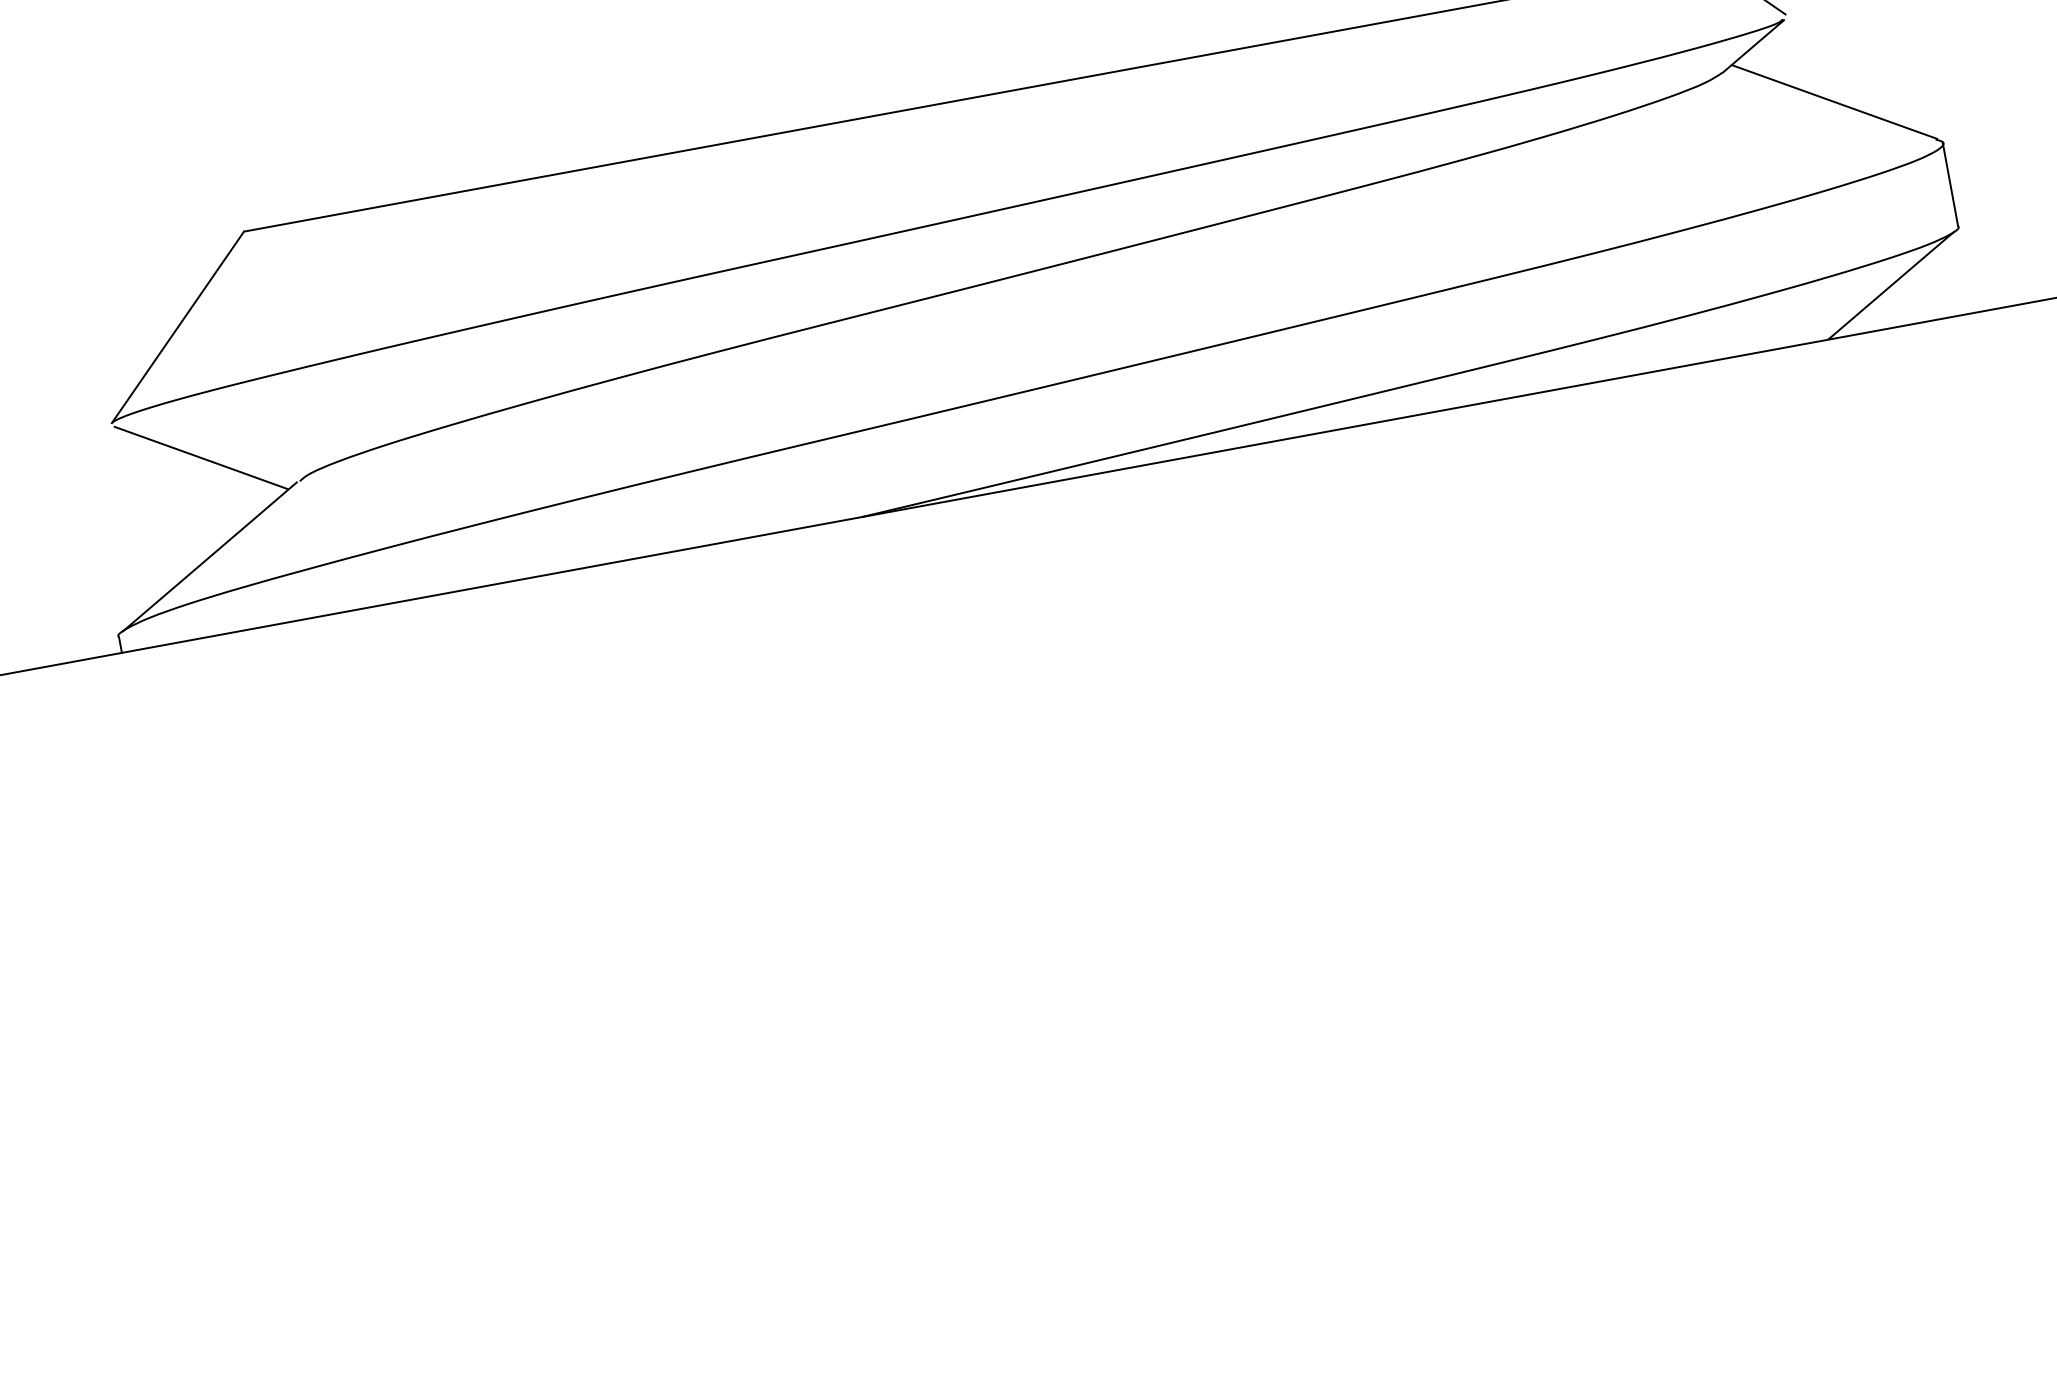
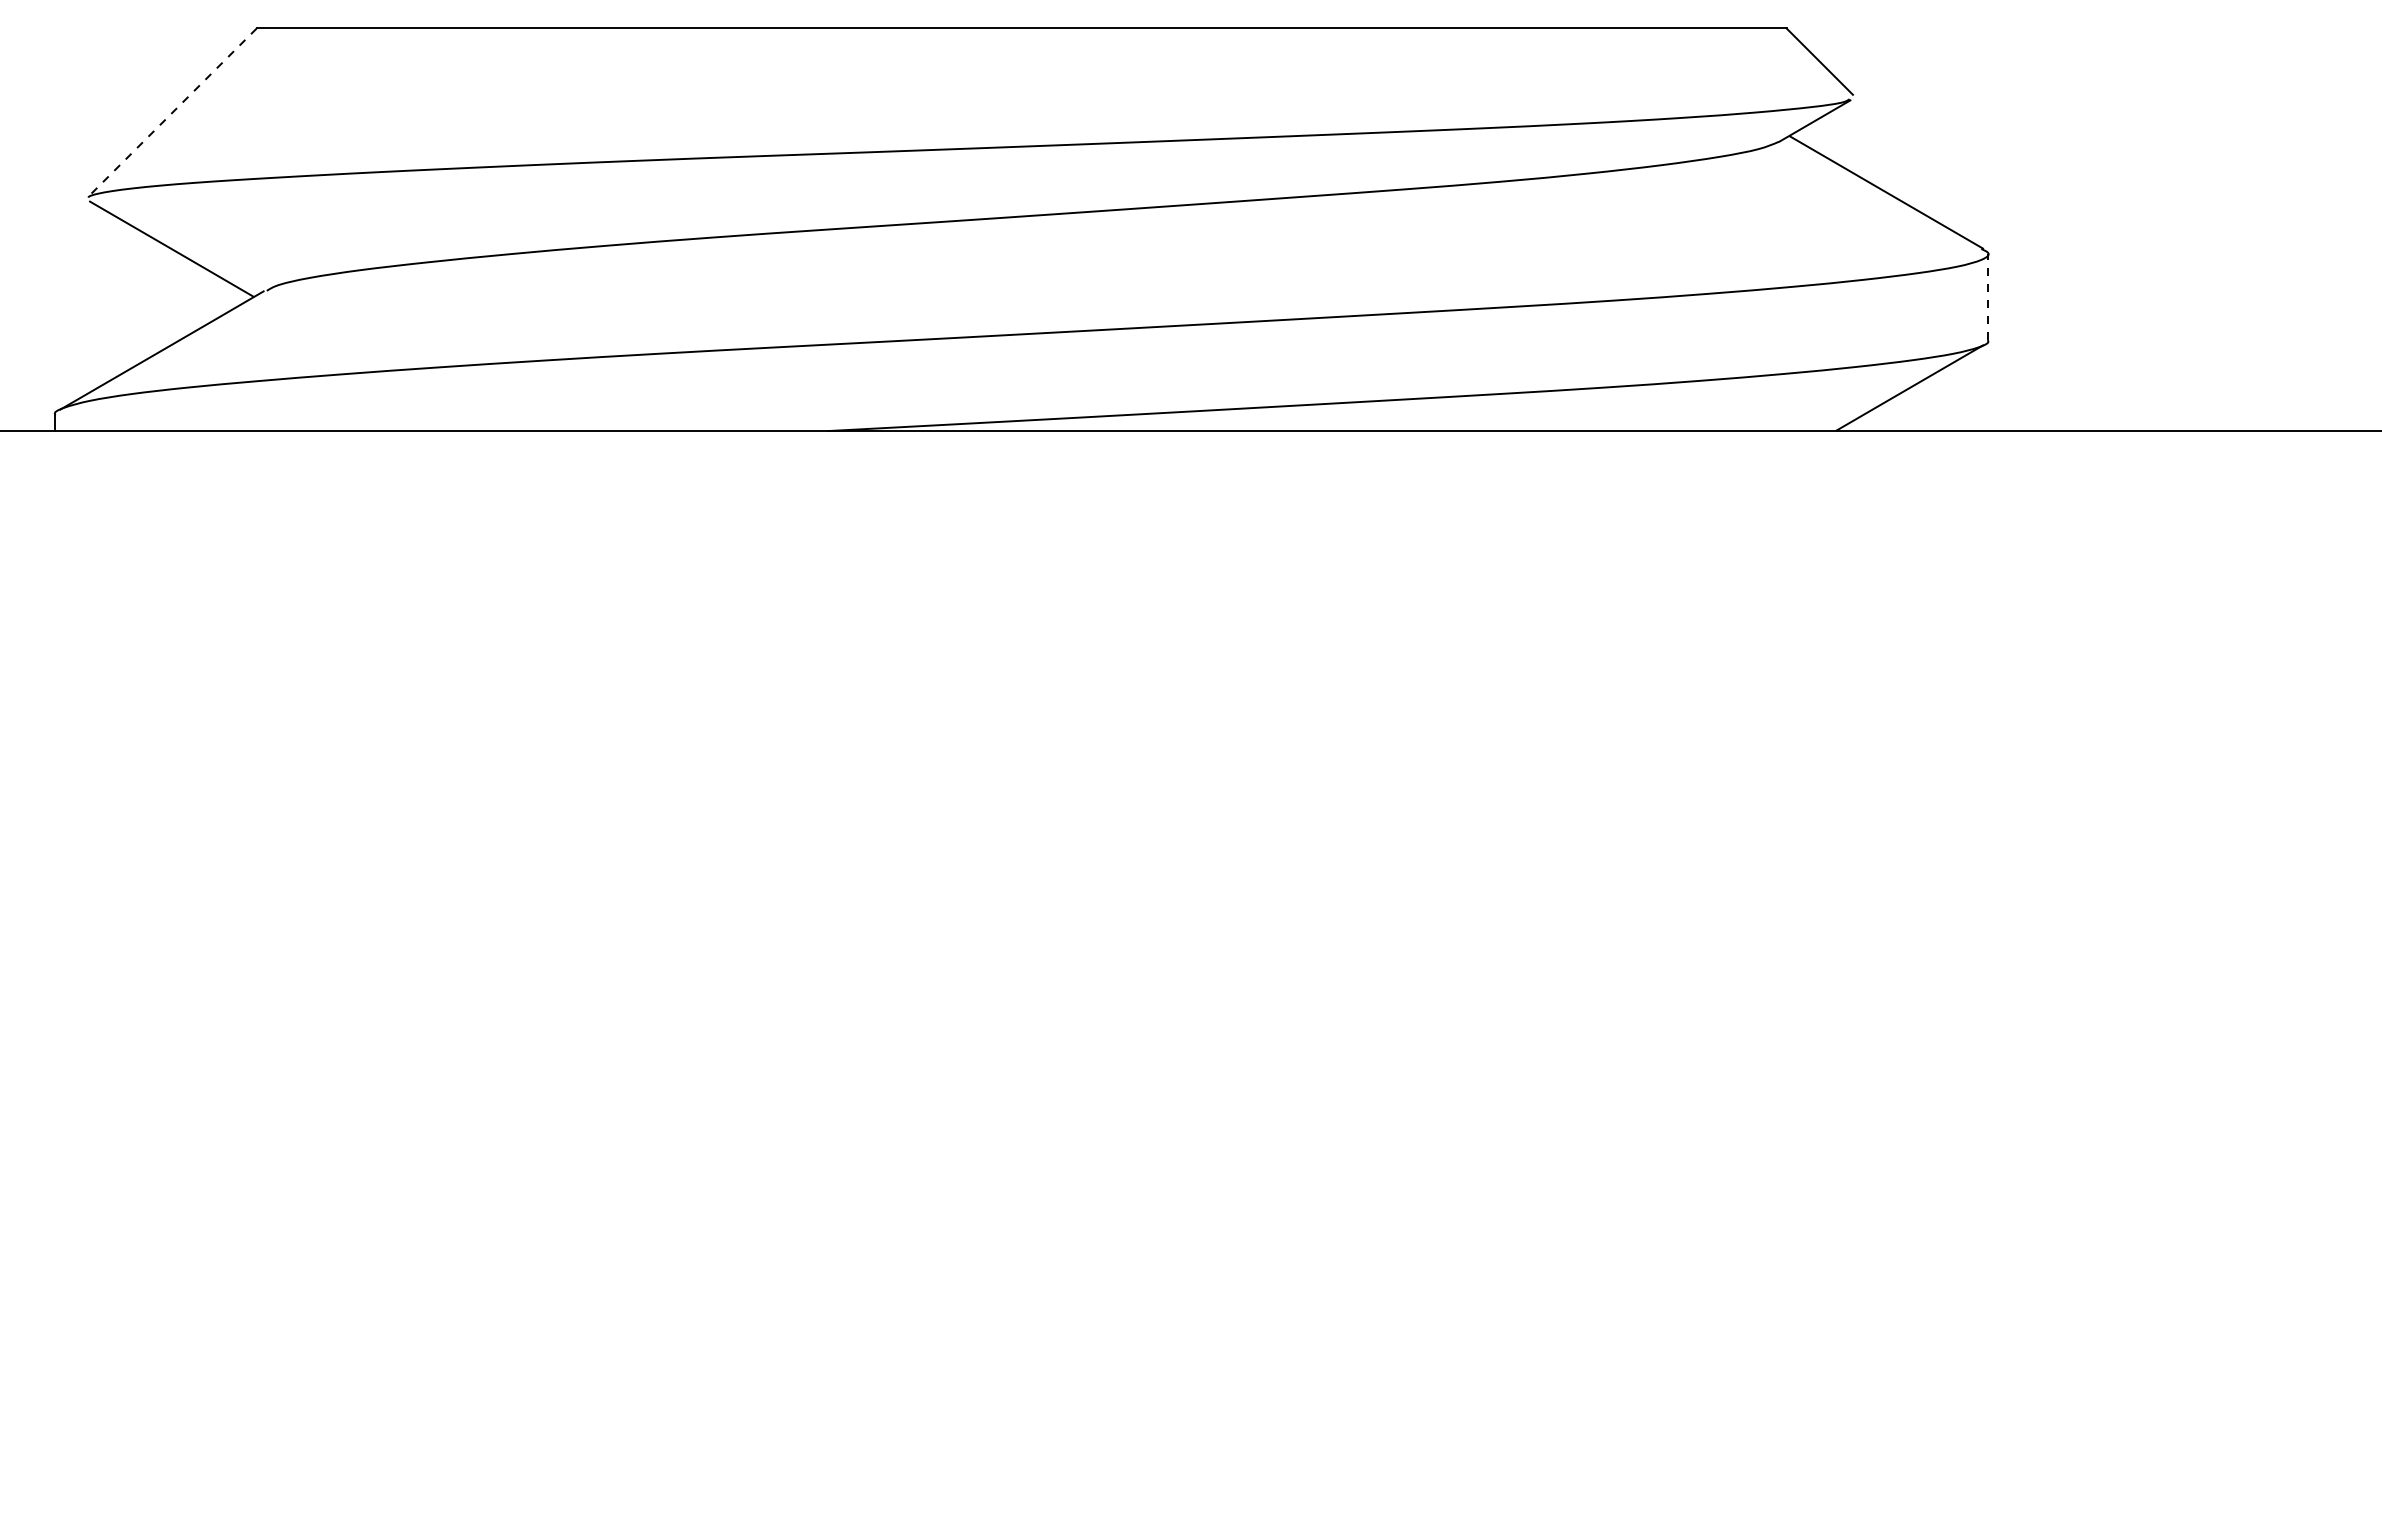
line: (1949, 184) -> (1987, 296), solid -> dashed
line: (177, 328) -> (171, 113), solid -> dashed

